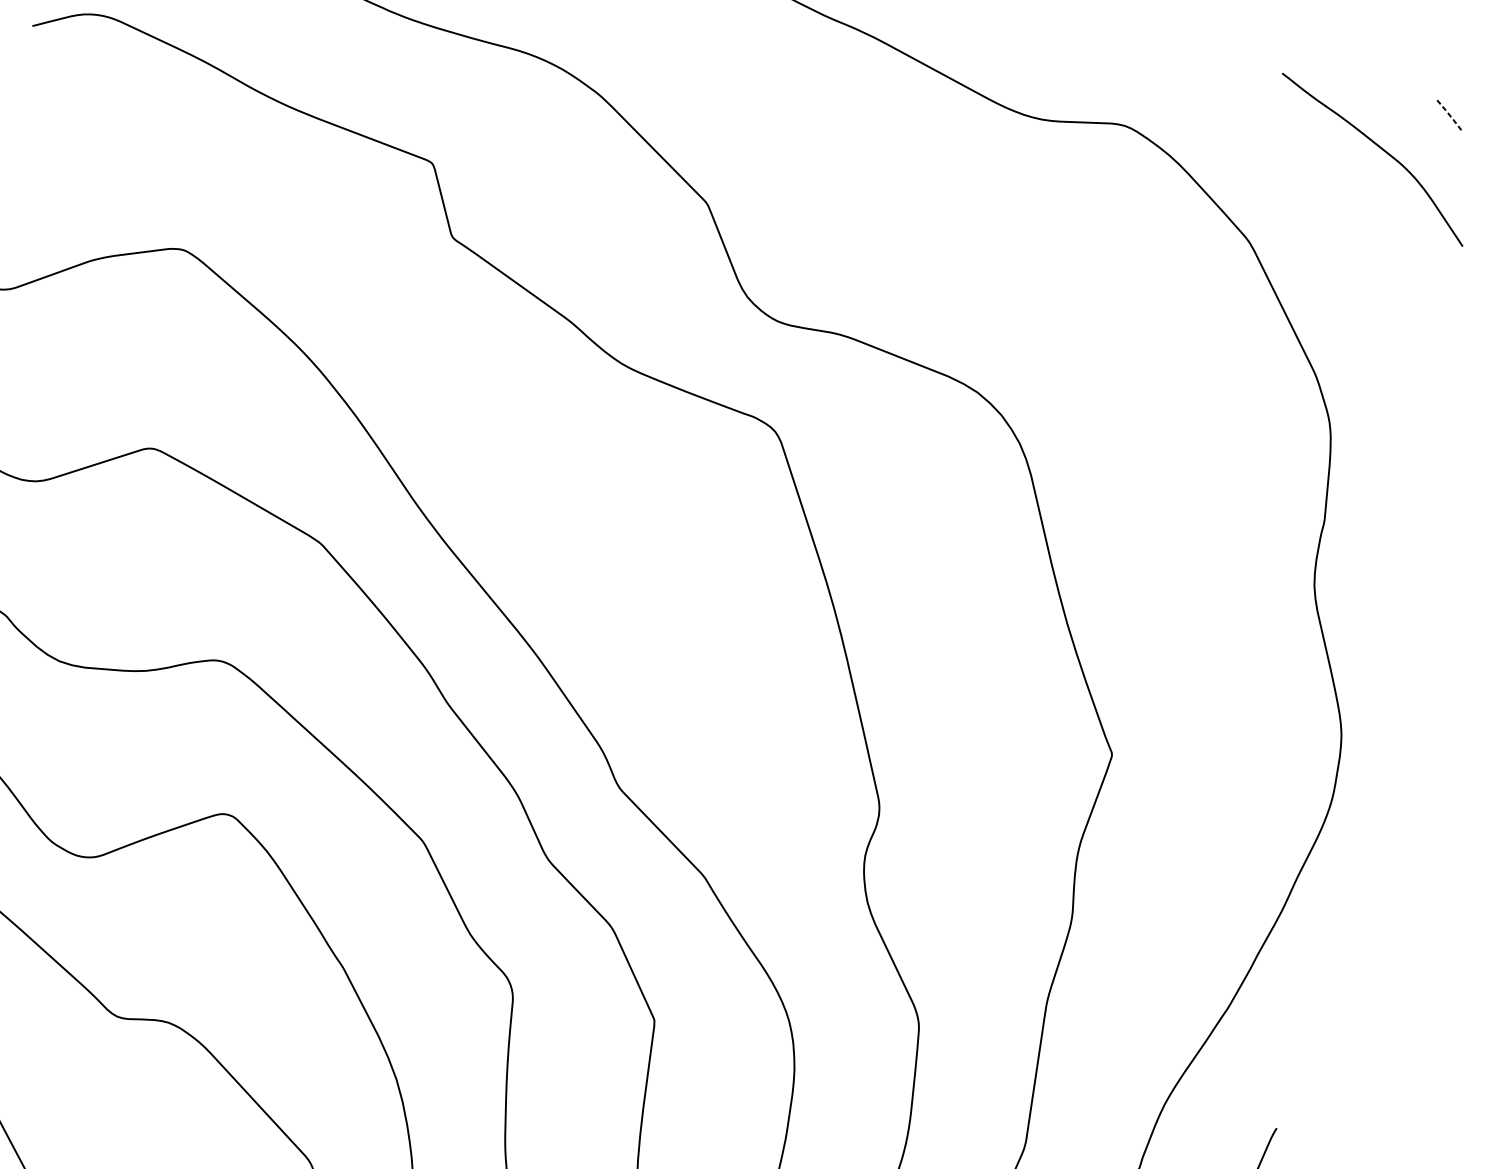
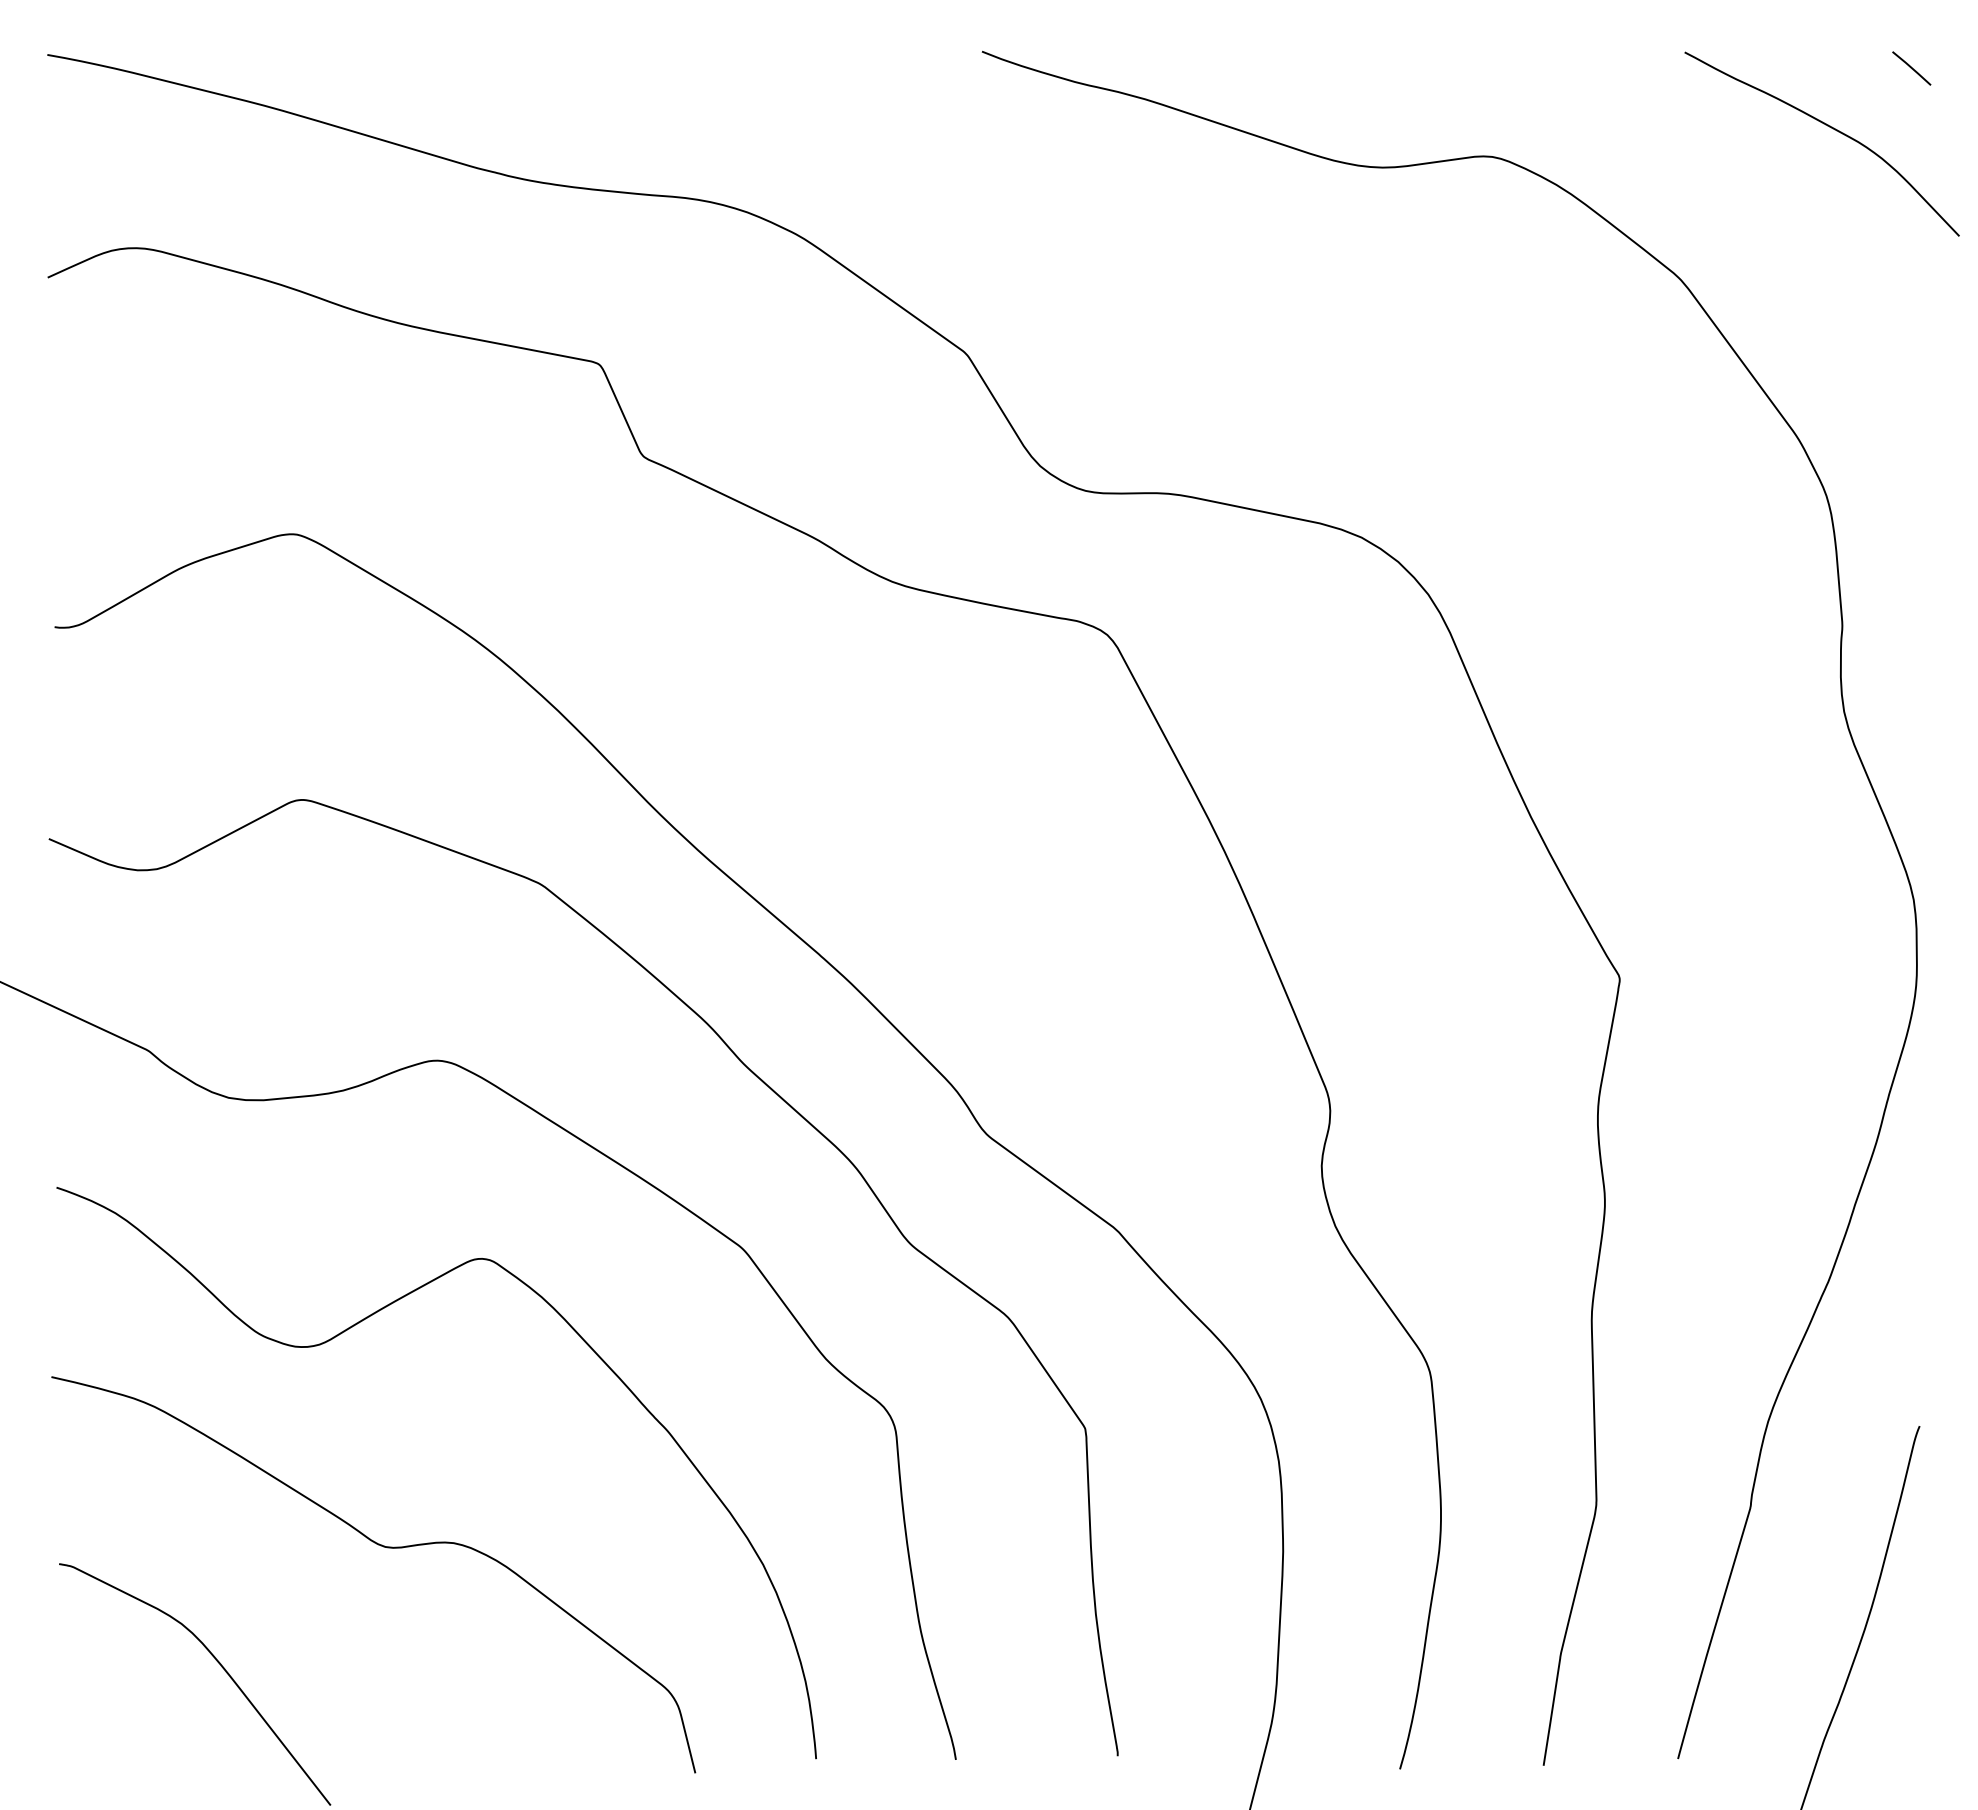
line: (1449, 115) -> (1912, 68), dashed -> solid

